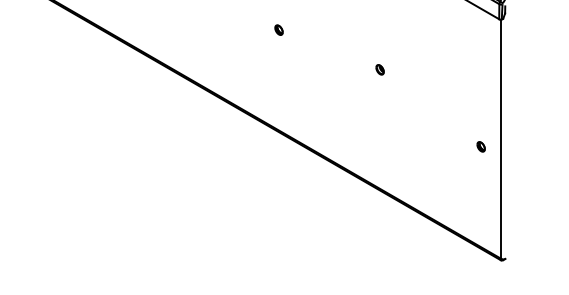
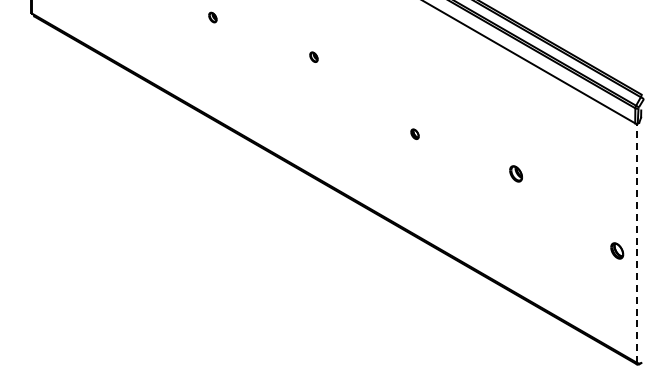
part: (379, 69) -> (515, 173), size x1.6
line: (501, 139) -> (637, 243), solid -> dashed
part: (480, 146) -> (616, 250), size x1.6

